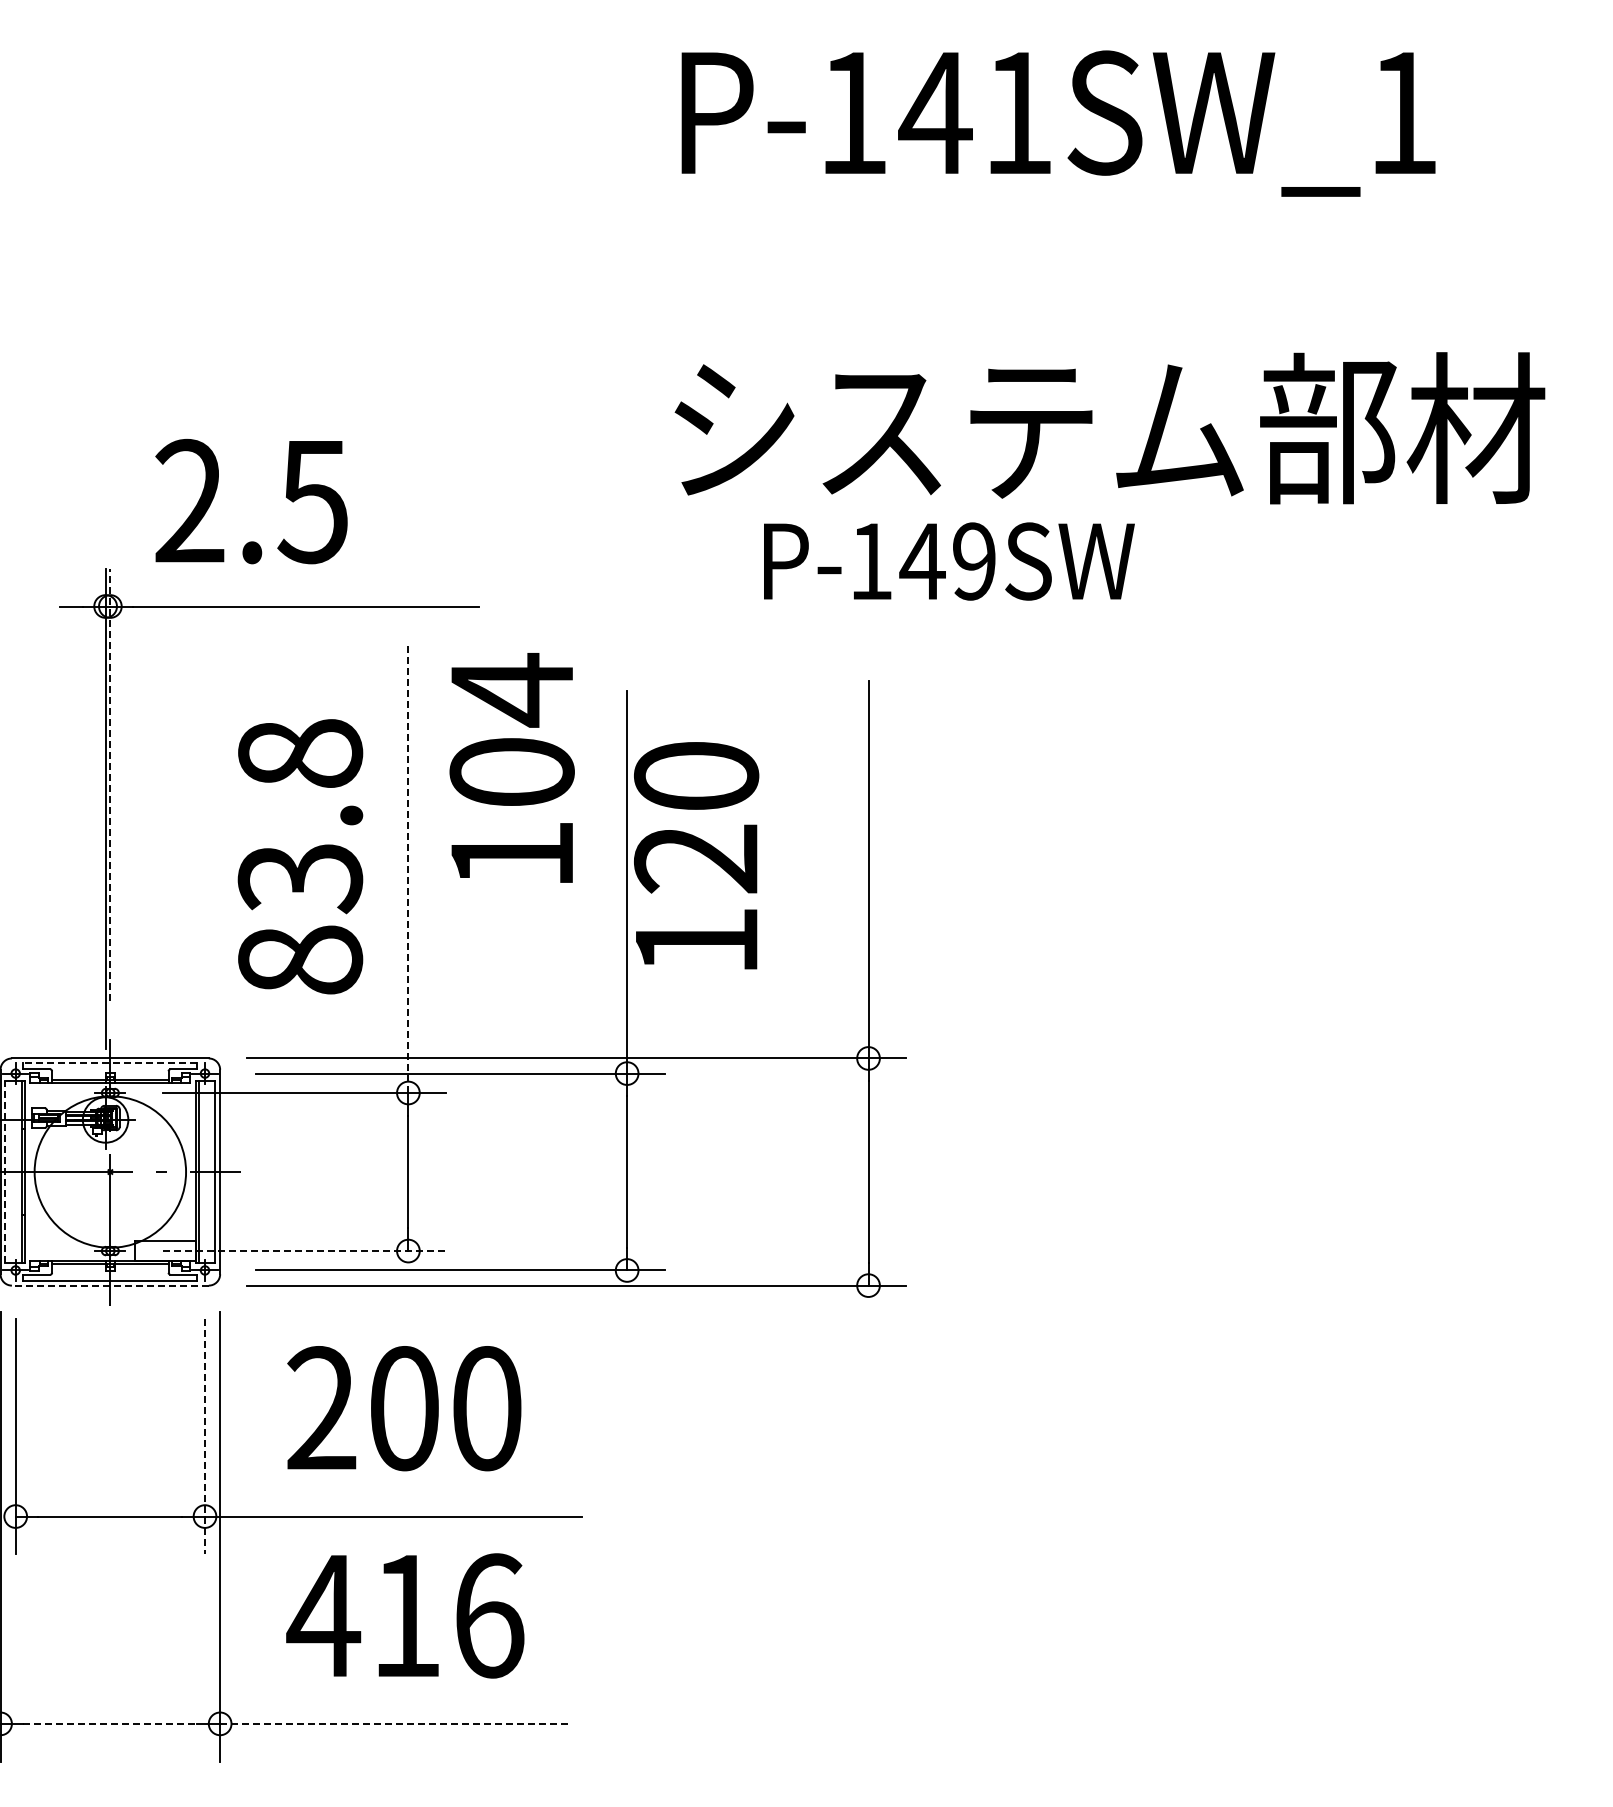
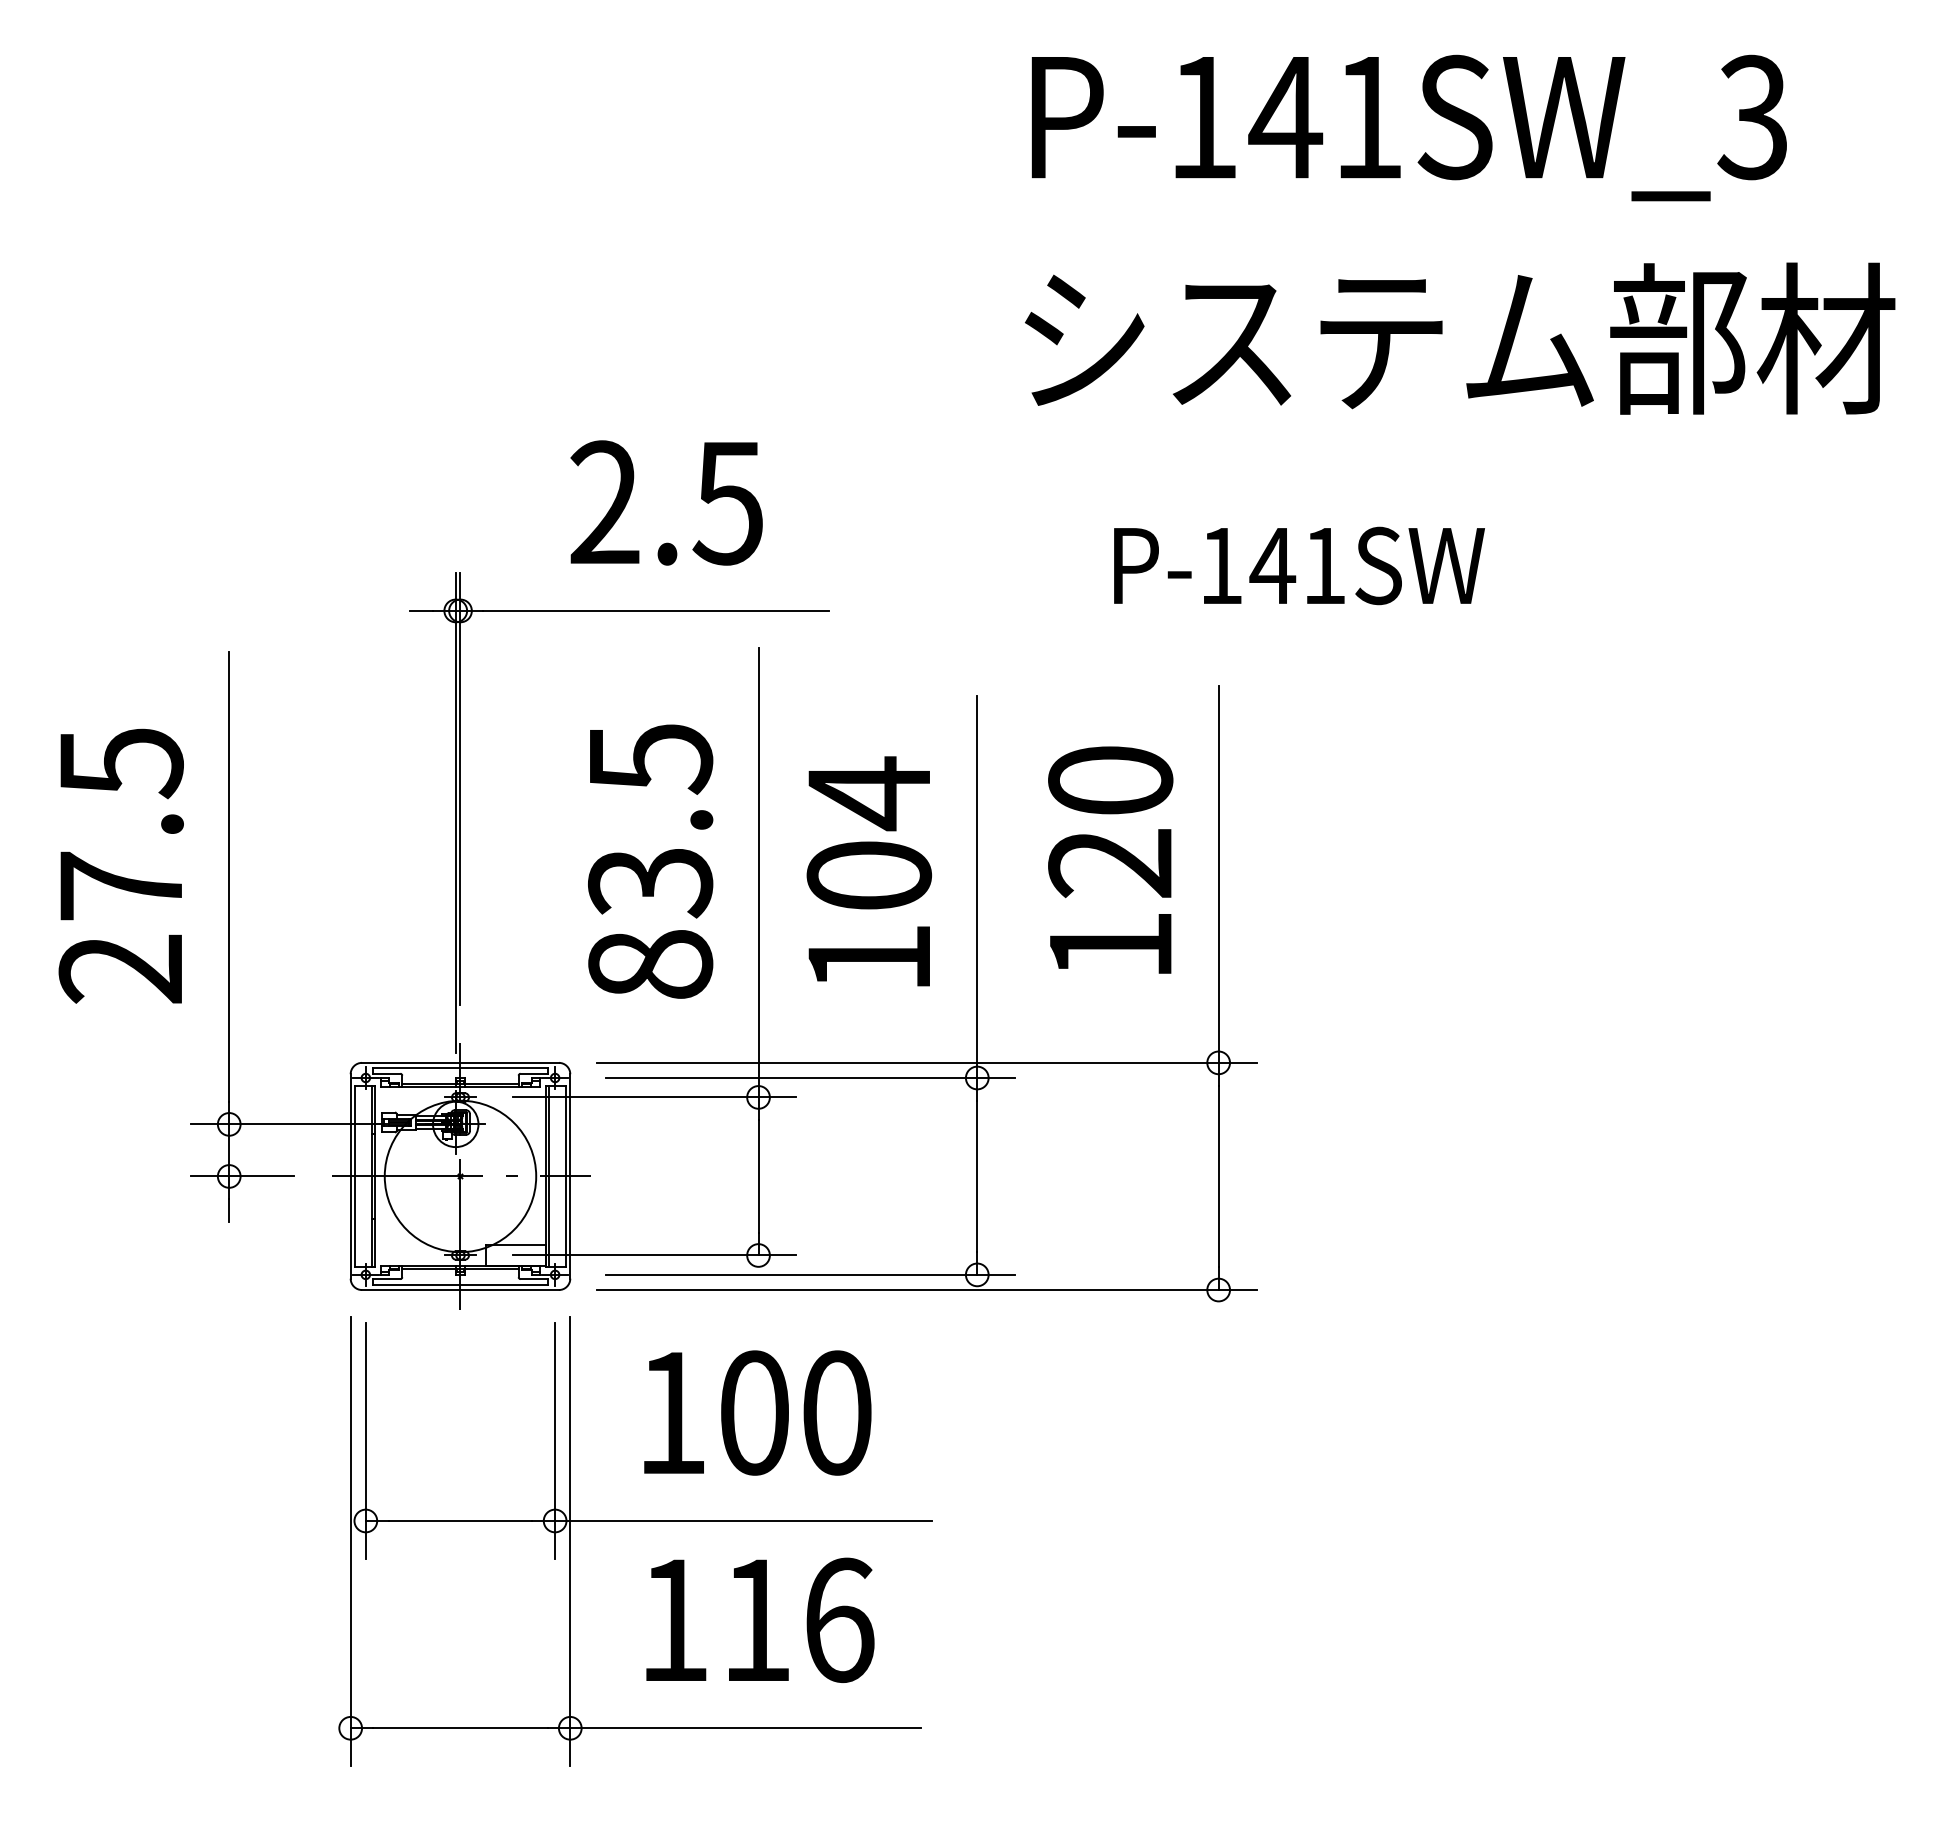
text: (1401, 113) -> (1751, 117), P-141SW_1 -> P-141SW_3
text: (1110, 428) -> (1460, 338), moved
text: (251, 501) -> (666, 502), moved
text: (974, 561) -> (1324, 565), P-149SW -> P-141SW
text: (300, 754) -> (650, 758), 83.8 -> 83.5
text: (511, 768) -> (868, 871), moved
line: (110, 784) -> (460, 788), dashed -> solid
text: (696, 855) -> (1110, 859), moved
line: (408, 868) -> (758, 872), dashed -> solid
line: (109, 1063) -> (459, 1067), dashed -> solid
line: (5, 1172) -> (355, 1176), dashed -> solid
line: (305, 1251) -> (655, 1255), dashed -> solid
line: (109, 1286) -> (459, 1290), dashed -> solid
text: (321, 1407) -> (671, 1411), 200 -> 100
line: (205, 1437) -> (555, 1441), dashed -> solid
text: (323, 1615) -> (673, 1619), 416 -> 116
line: (110, 1724) -> (460, 1728), dashed -> solid
line: (395, 1724) -> (745, 1728), dashed -> solid

